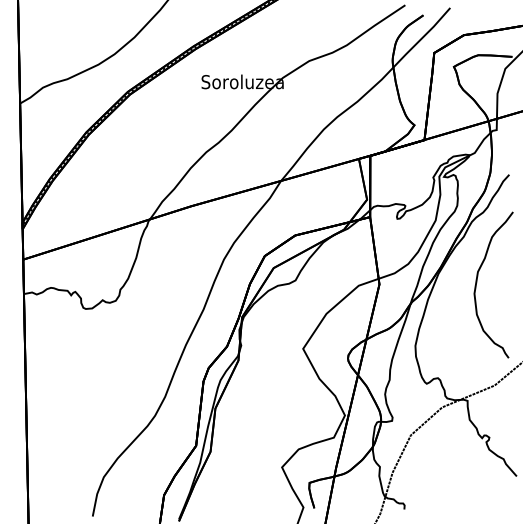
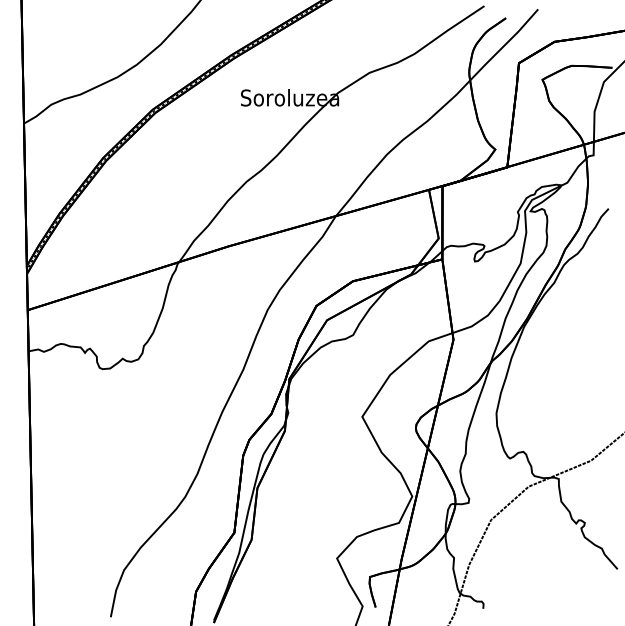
curve: (477, 282) -> (570, 337), removed

